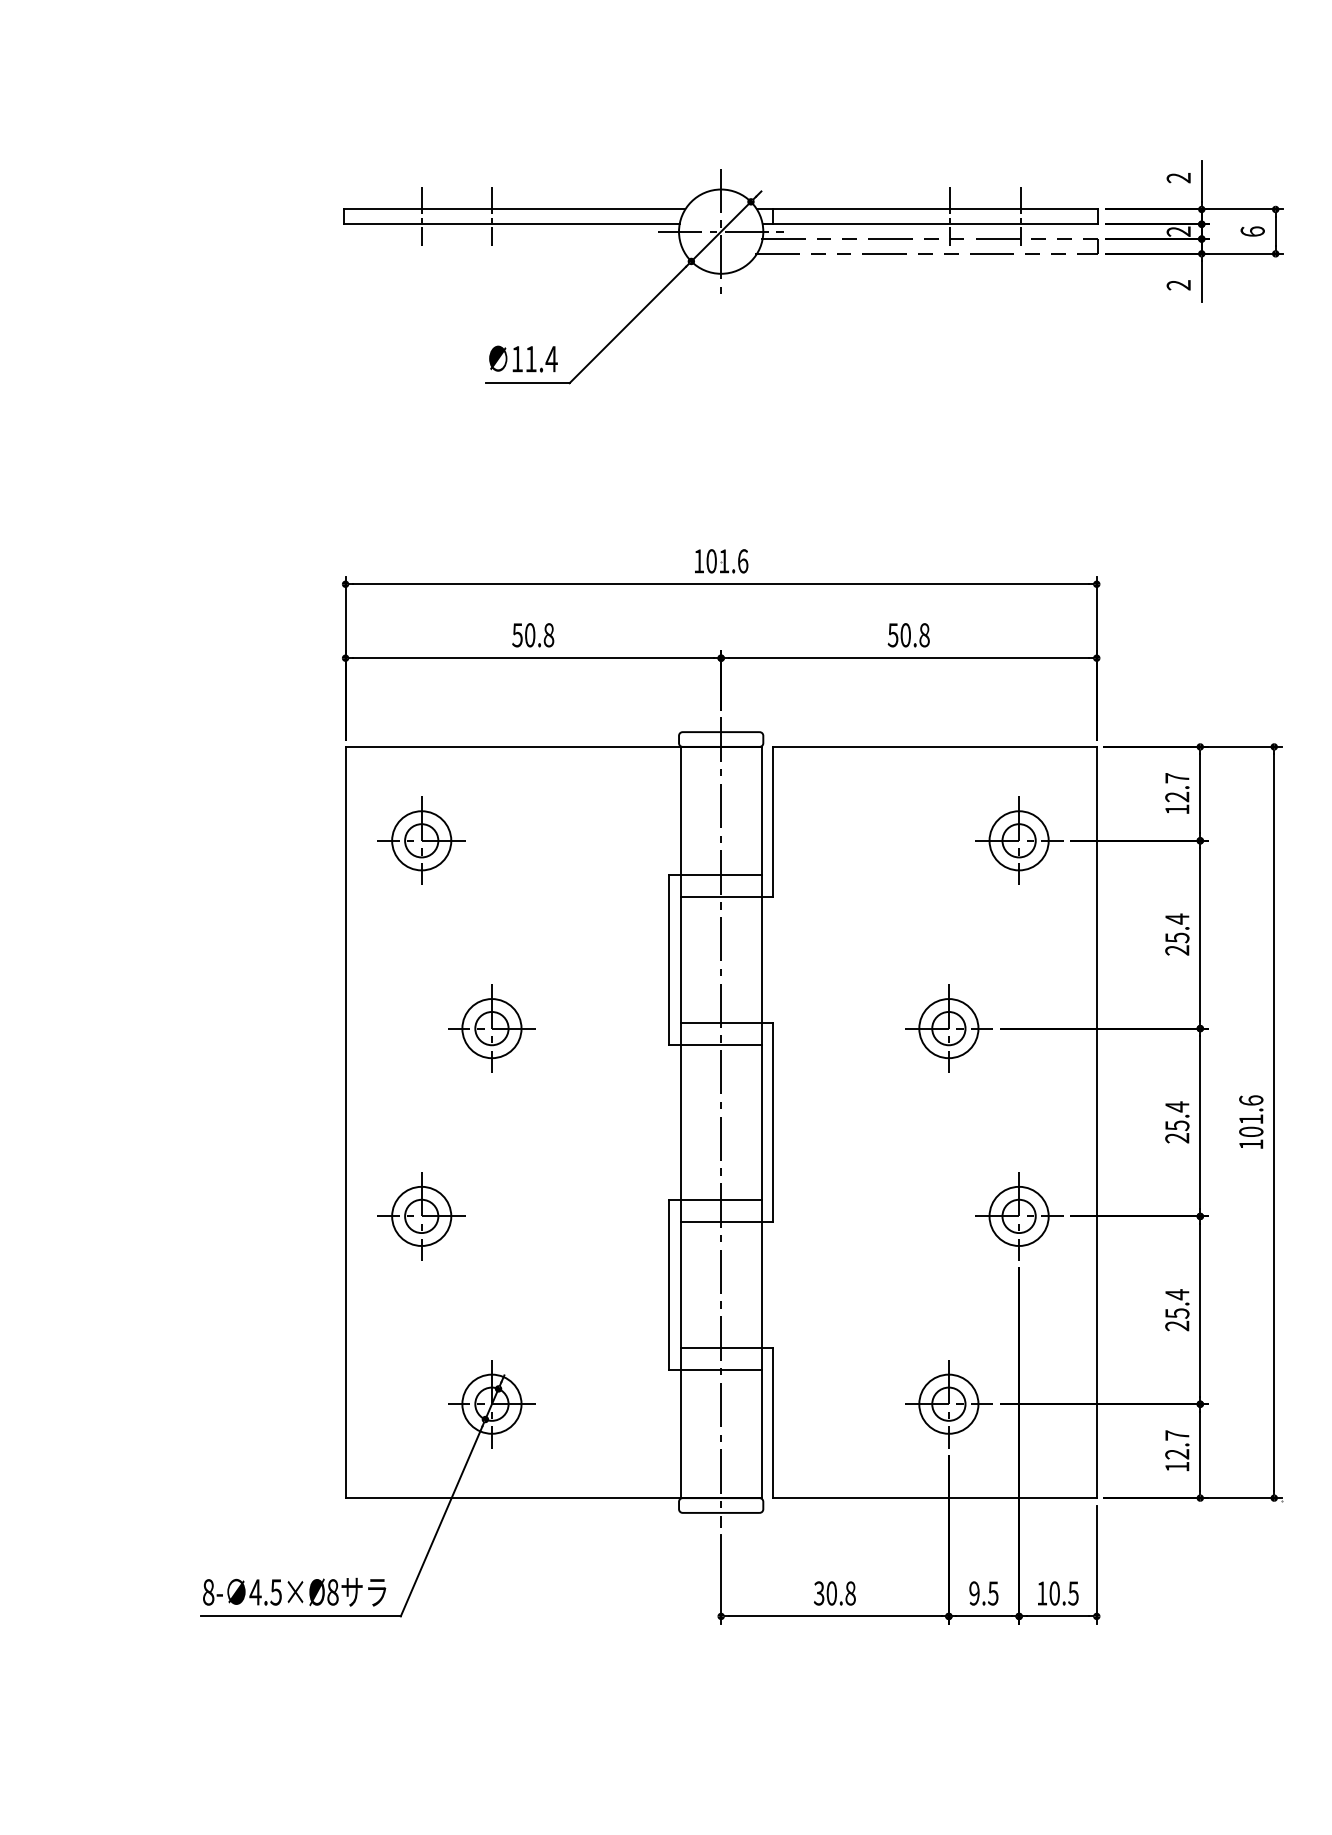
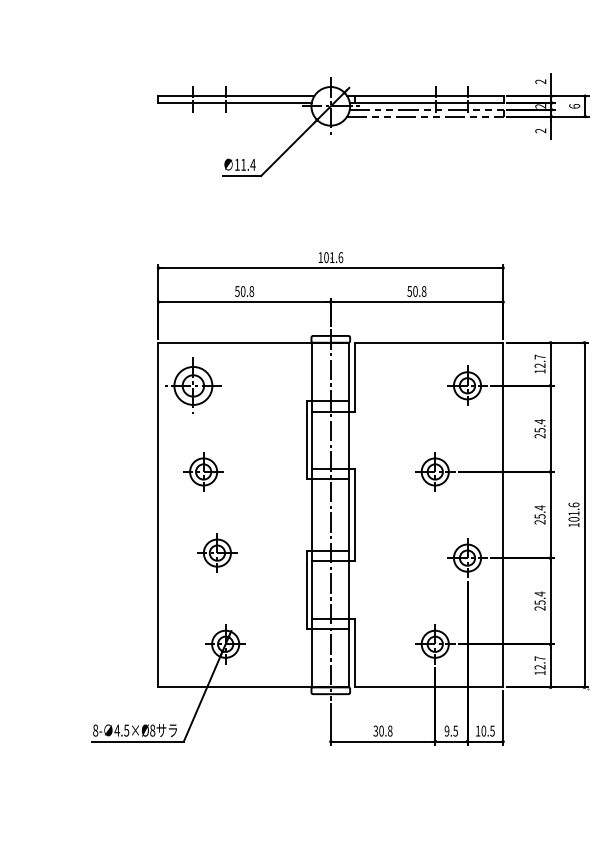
part: (421, 840) -> (193, 385), size x1.4
part: (491, 1027) -> (203, 471), moved
part: (421, 1215) -> (217, 552), moved

